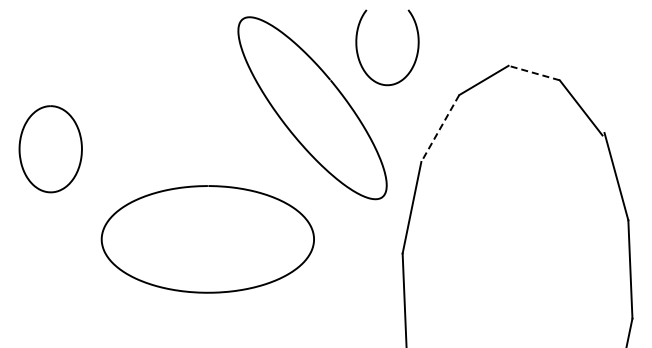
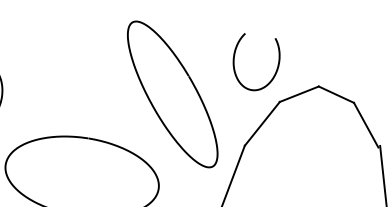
curve: (358, 52) -> (234, 63), moved
line: (534, 73) -> (336, 95), dashed -> solid
line: (440, 129) -> (262, 124), dashed -> solid

